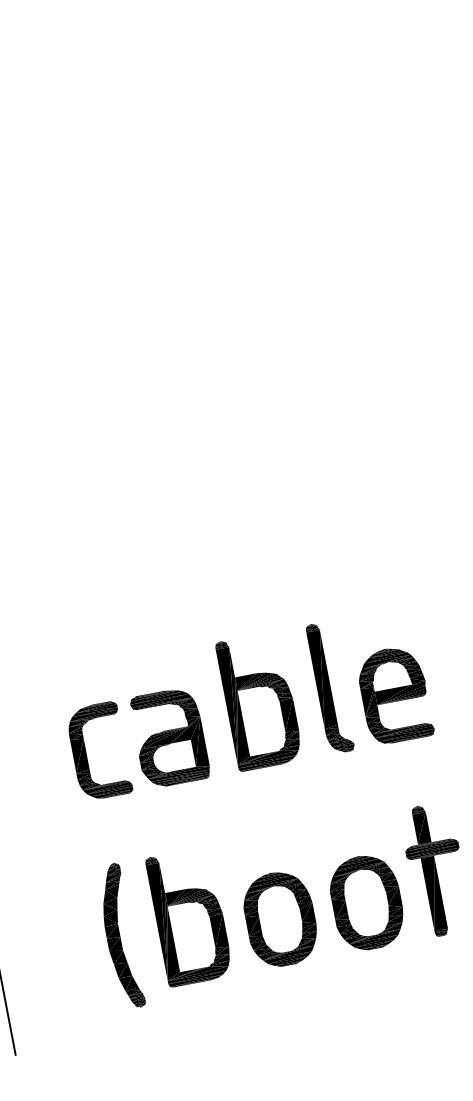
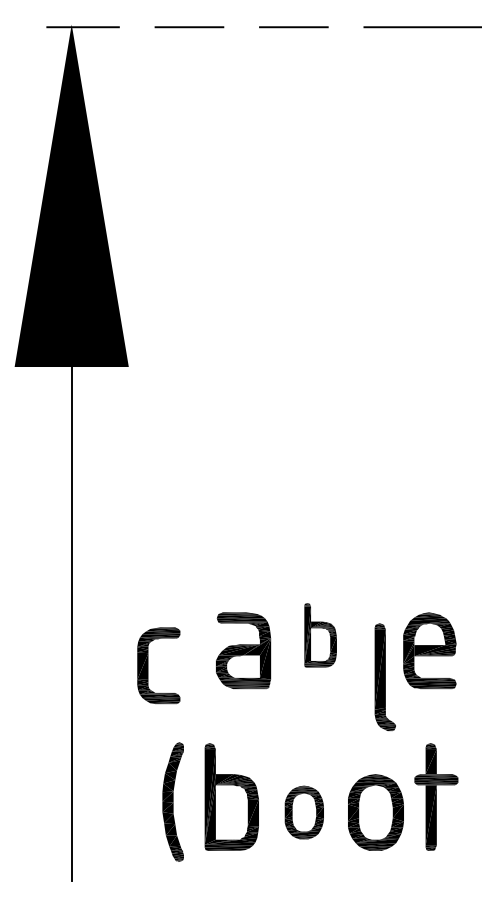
part: (329, 688) -> (384, 677), moved
part: (259, 701) -> (320, 635), size x0.6
part: (86, 753) -> (148, 665), moved
part: (280, 918) -> (304, 812), size x0.7

